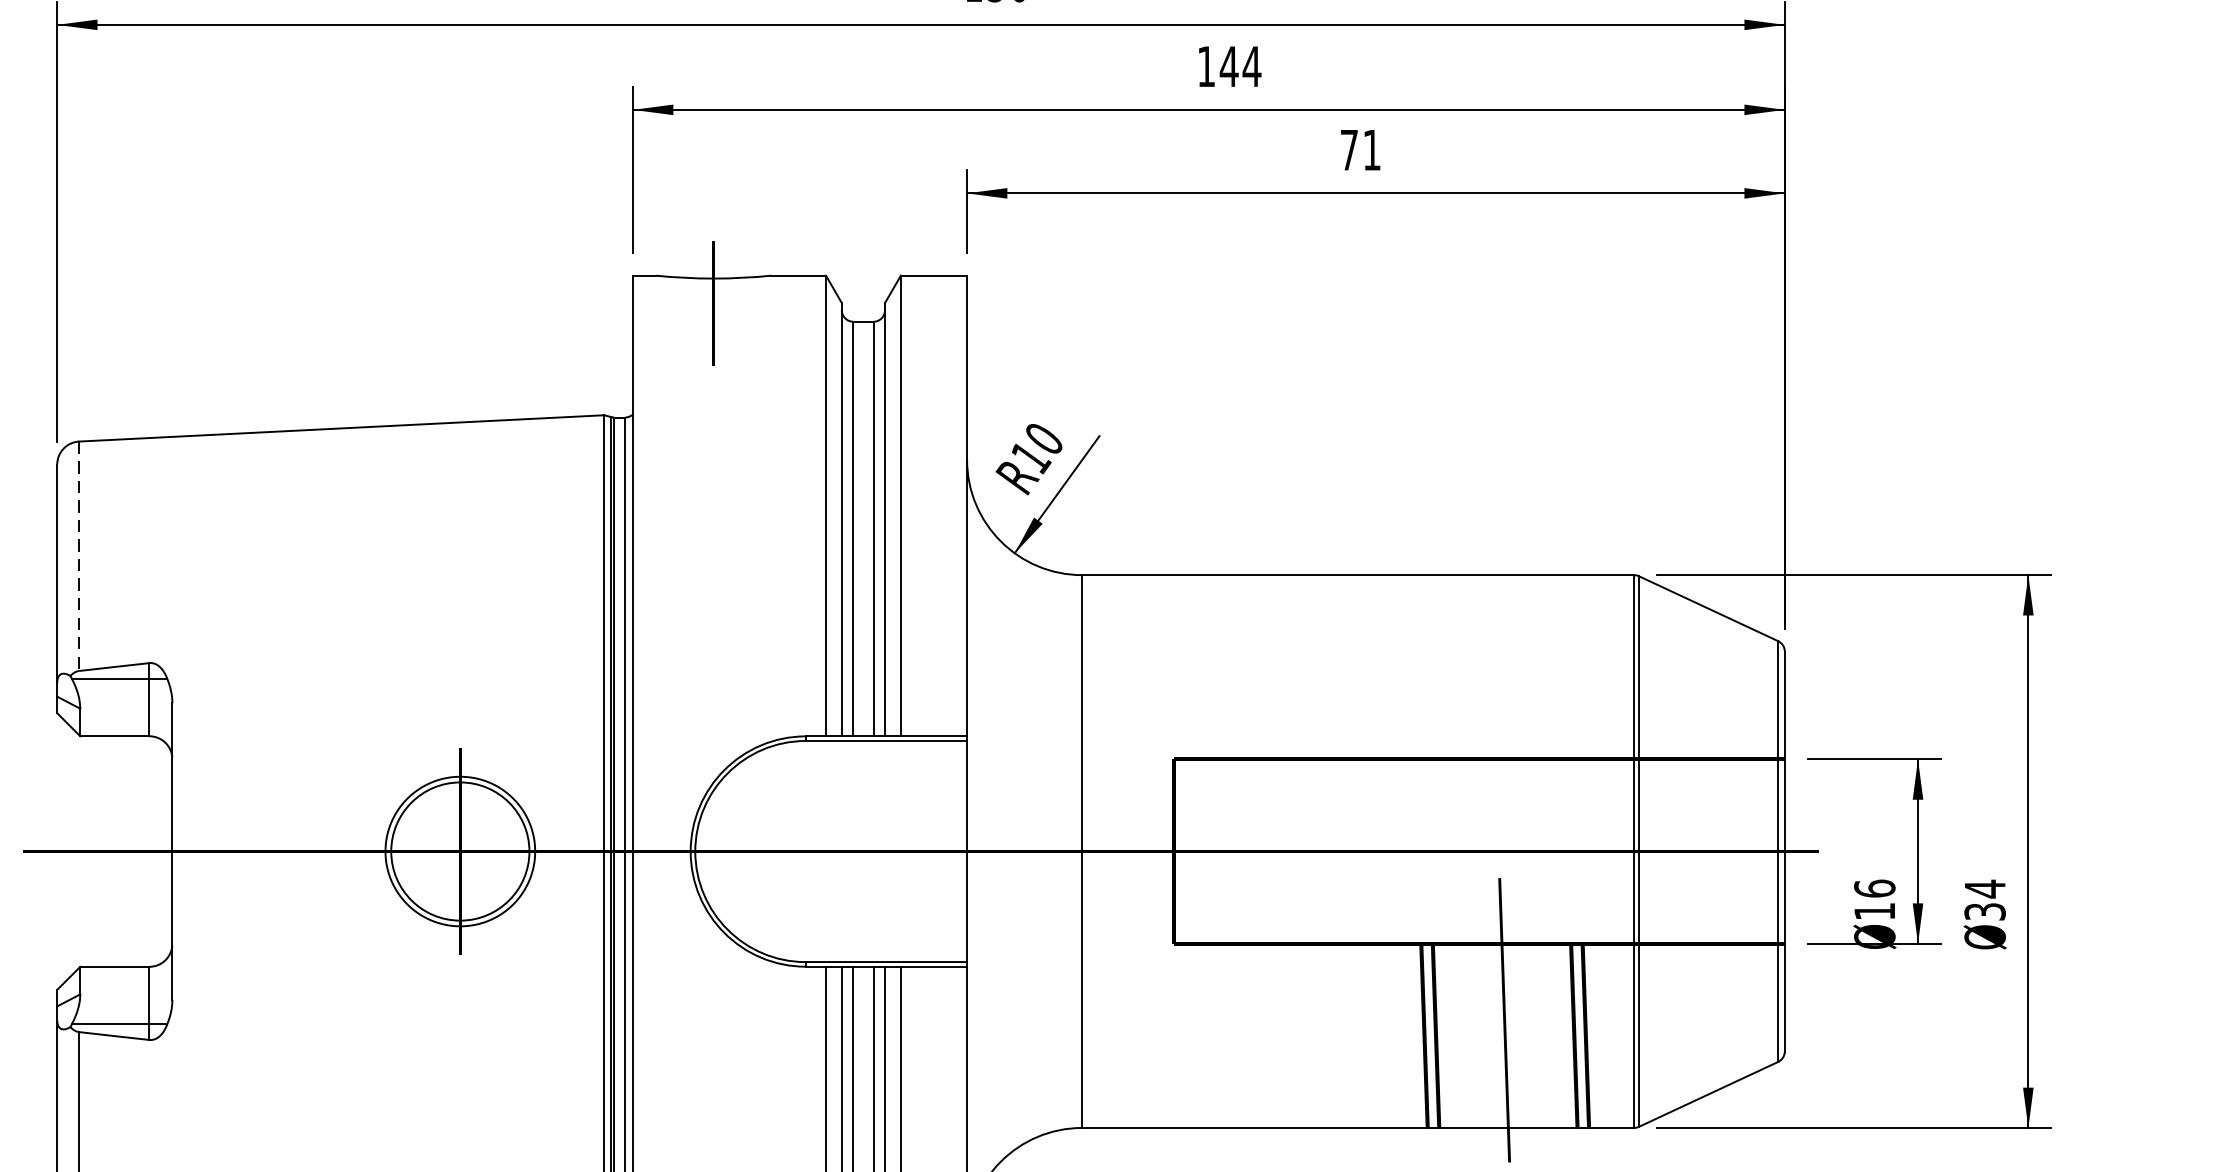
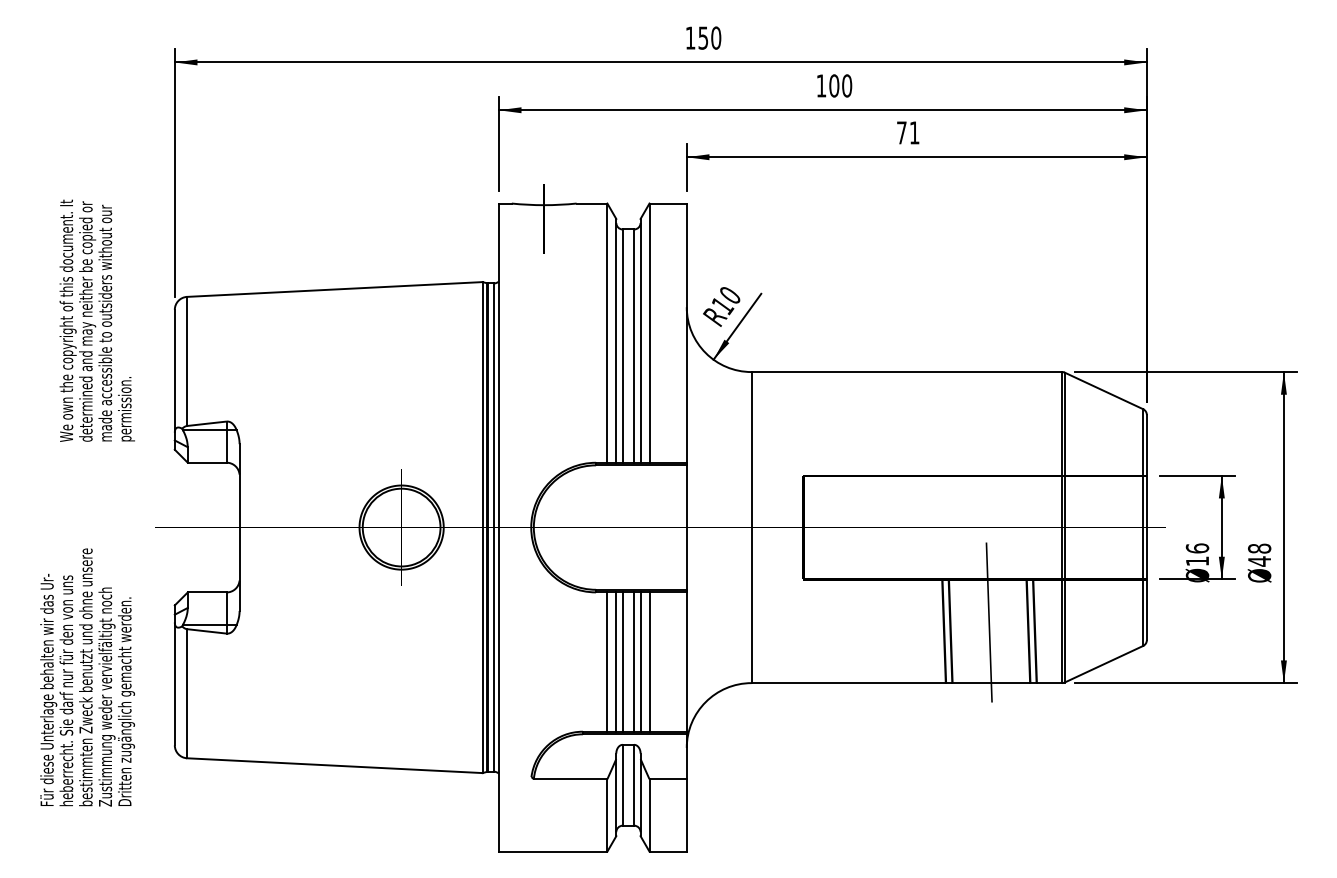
text: (1240, 65) -> (840, 85), 144 -> 100
line: (79, 556) -> (187, 361), dashed -> solid
text: (1984, 899) -> (1259, 554), 34 -> 48

